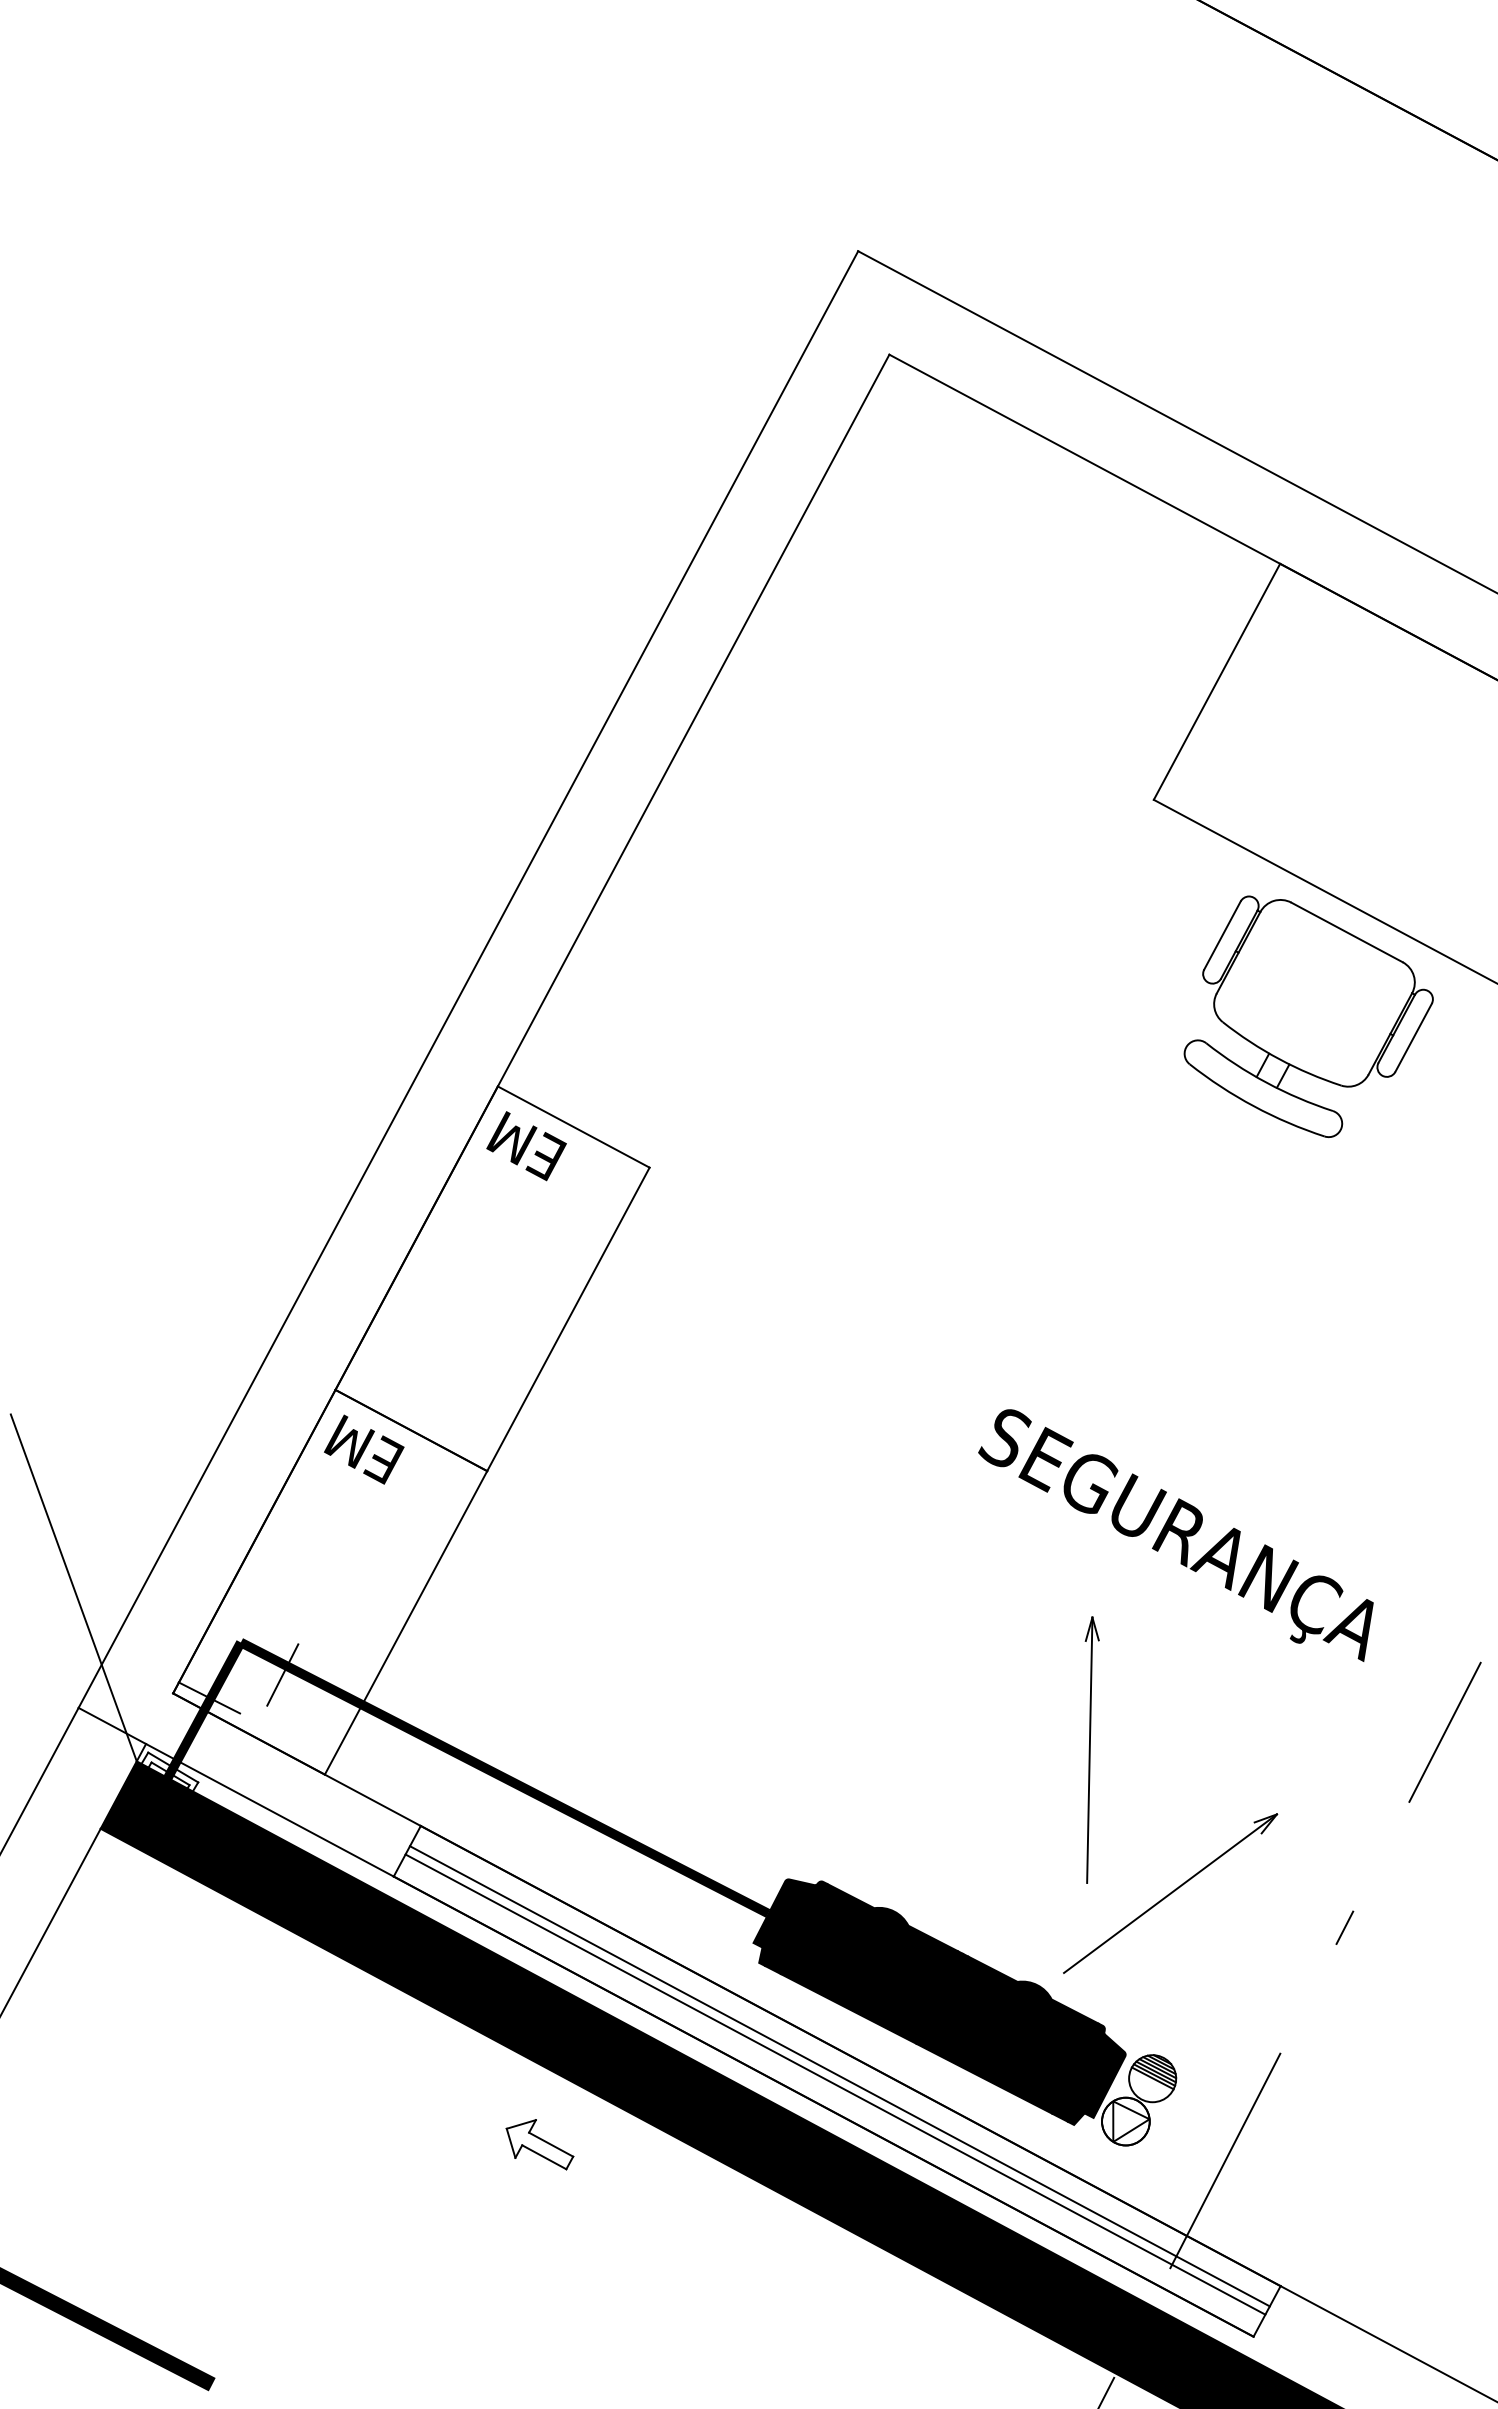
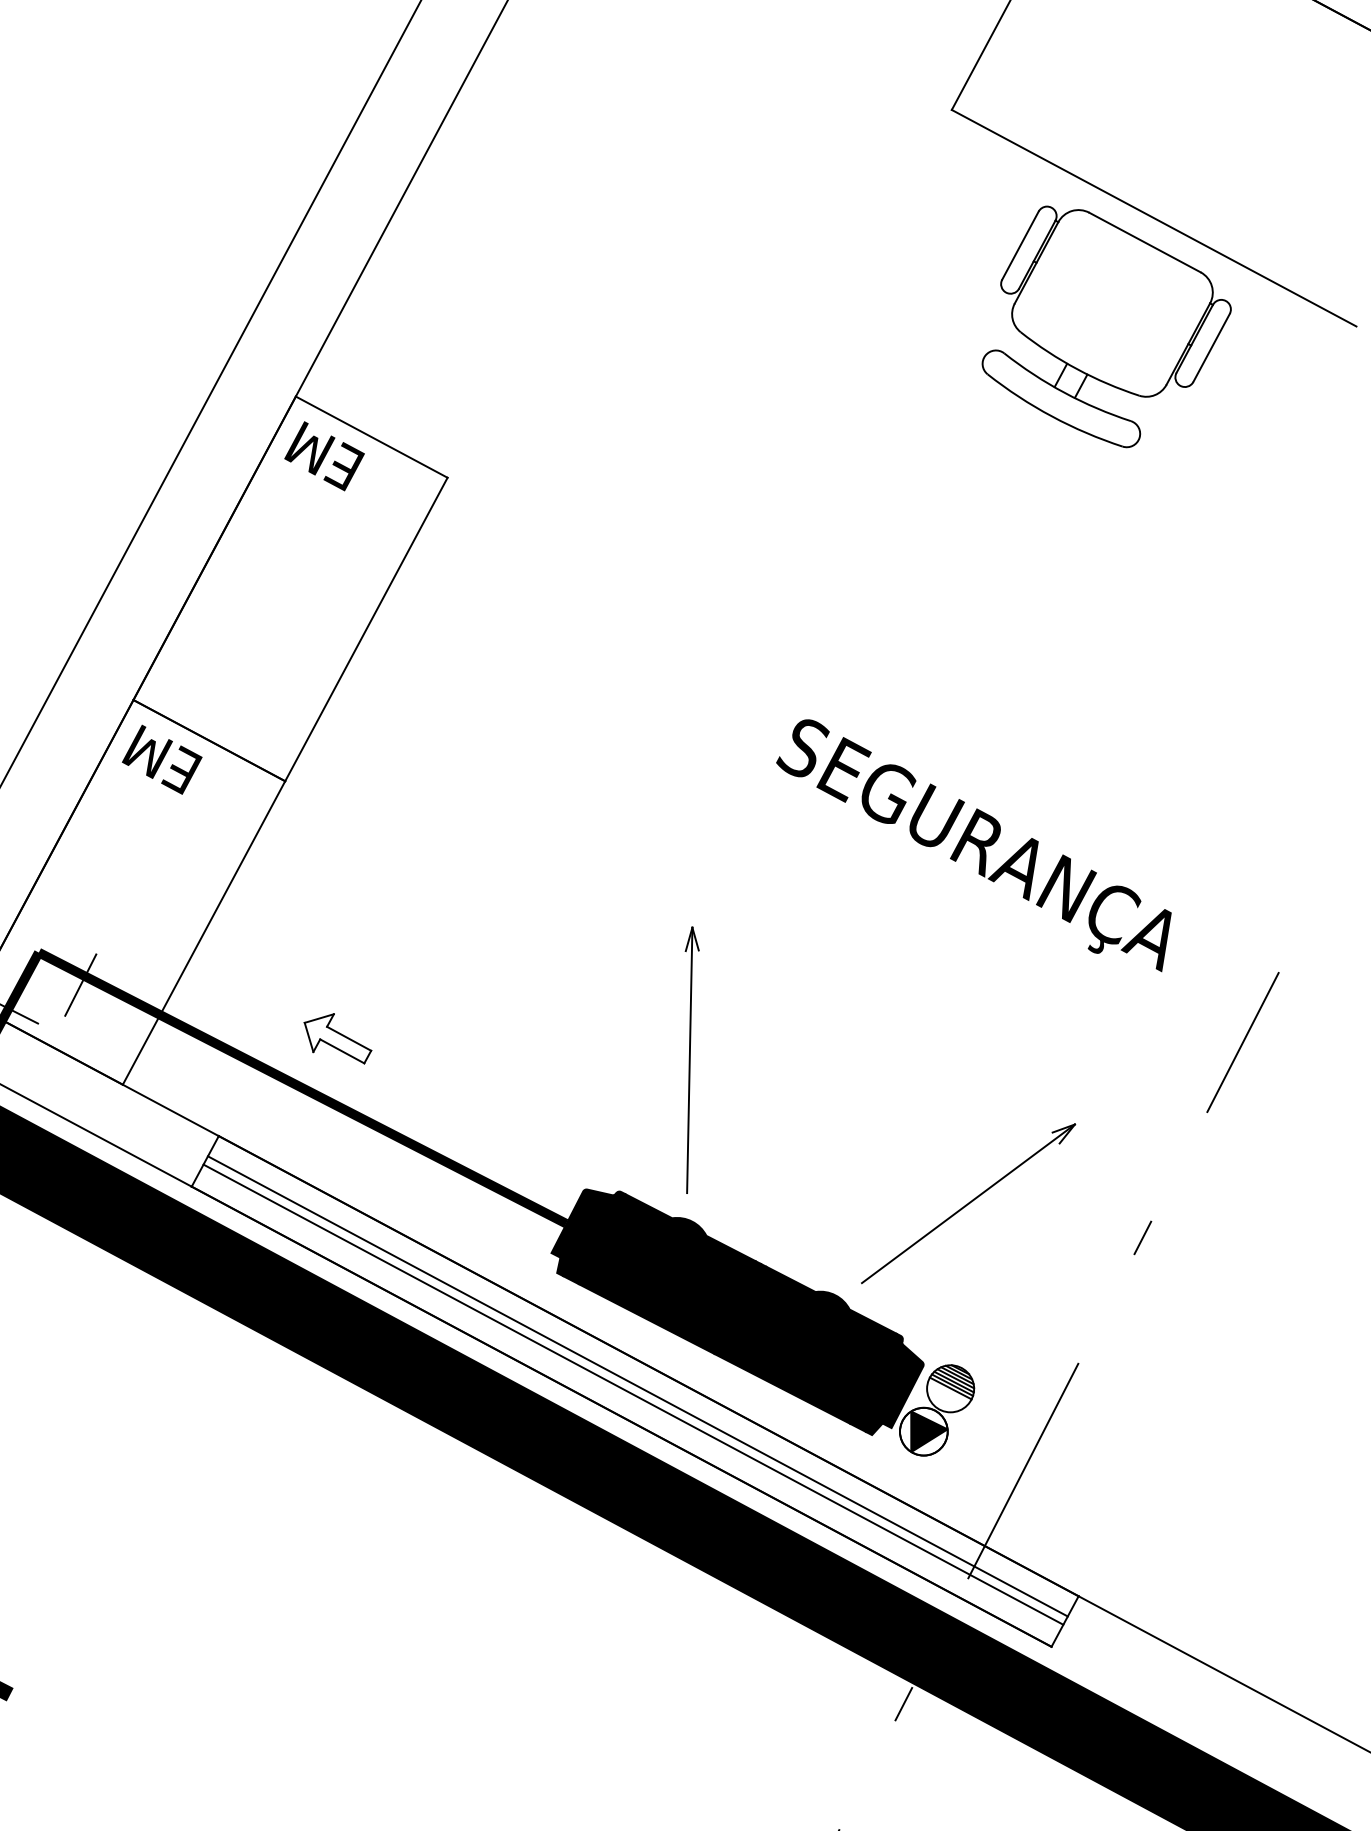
part: (1091, 1749) -> (691, 1059), moved
fill: (1131, 2121) -> (929, 1431), added
part: (539, 2144) -> (337, 1038), moved

